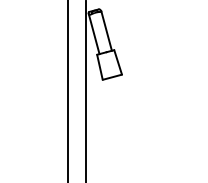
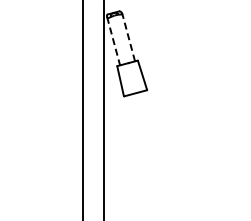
line: (106, 31) -> (128, 37), solid -> dashed
line: (94, 34) -> (113, 41), solid -> dashed

